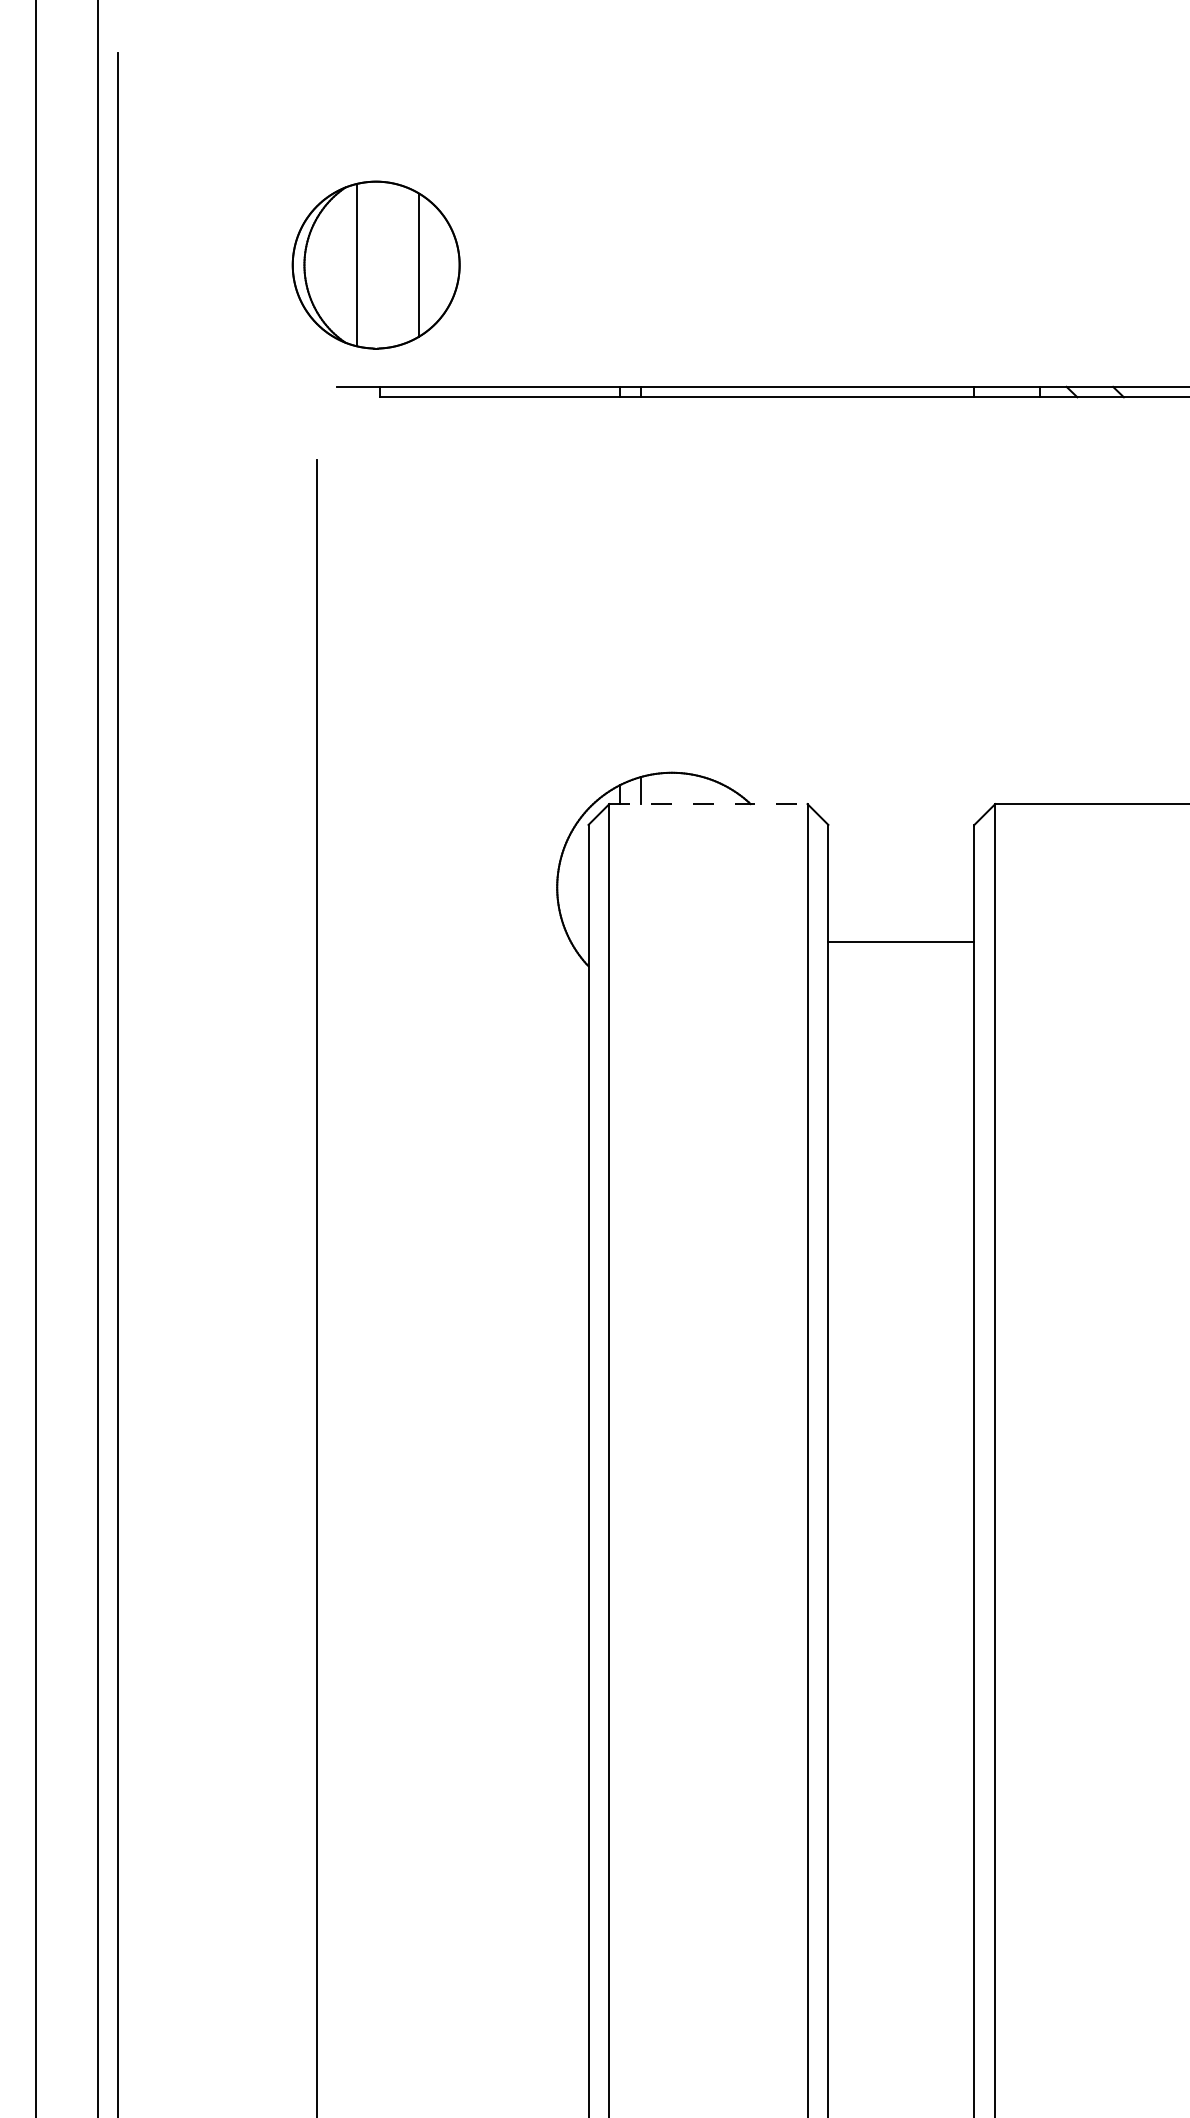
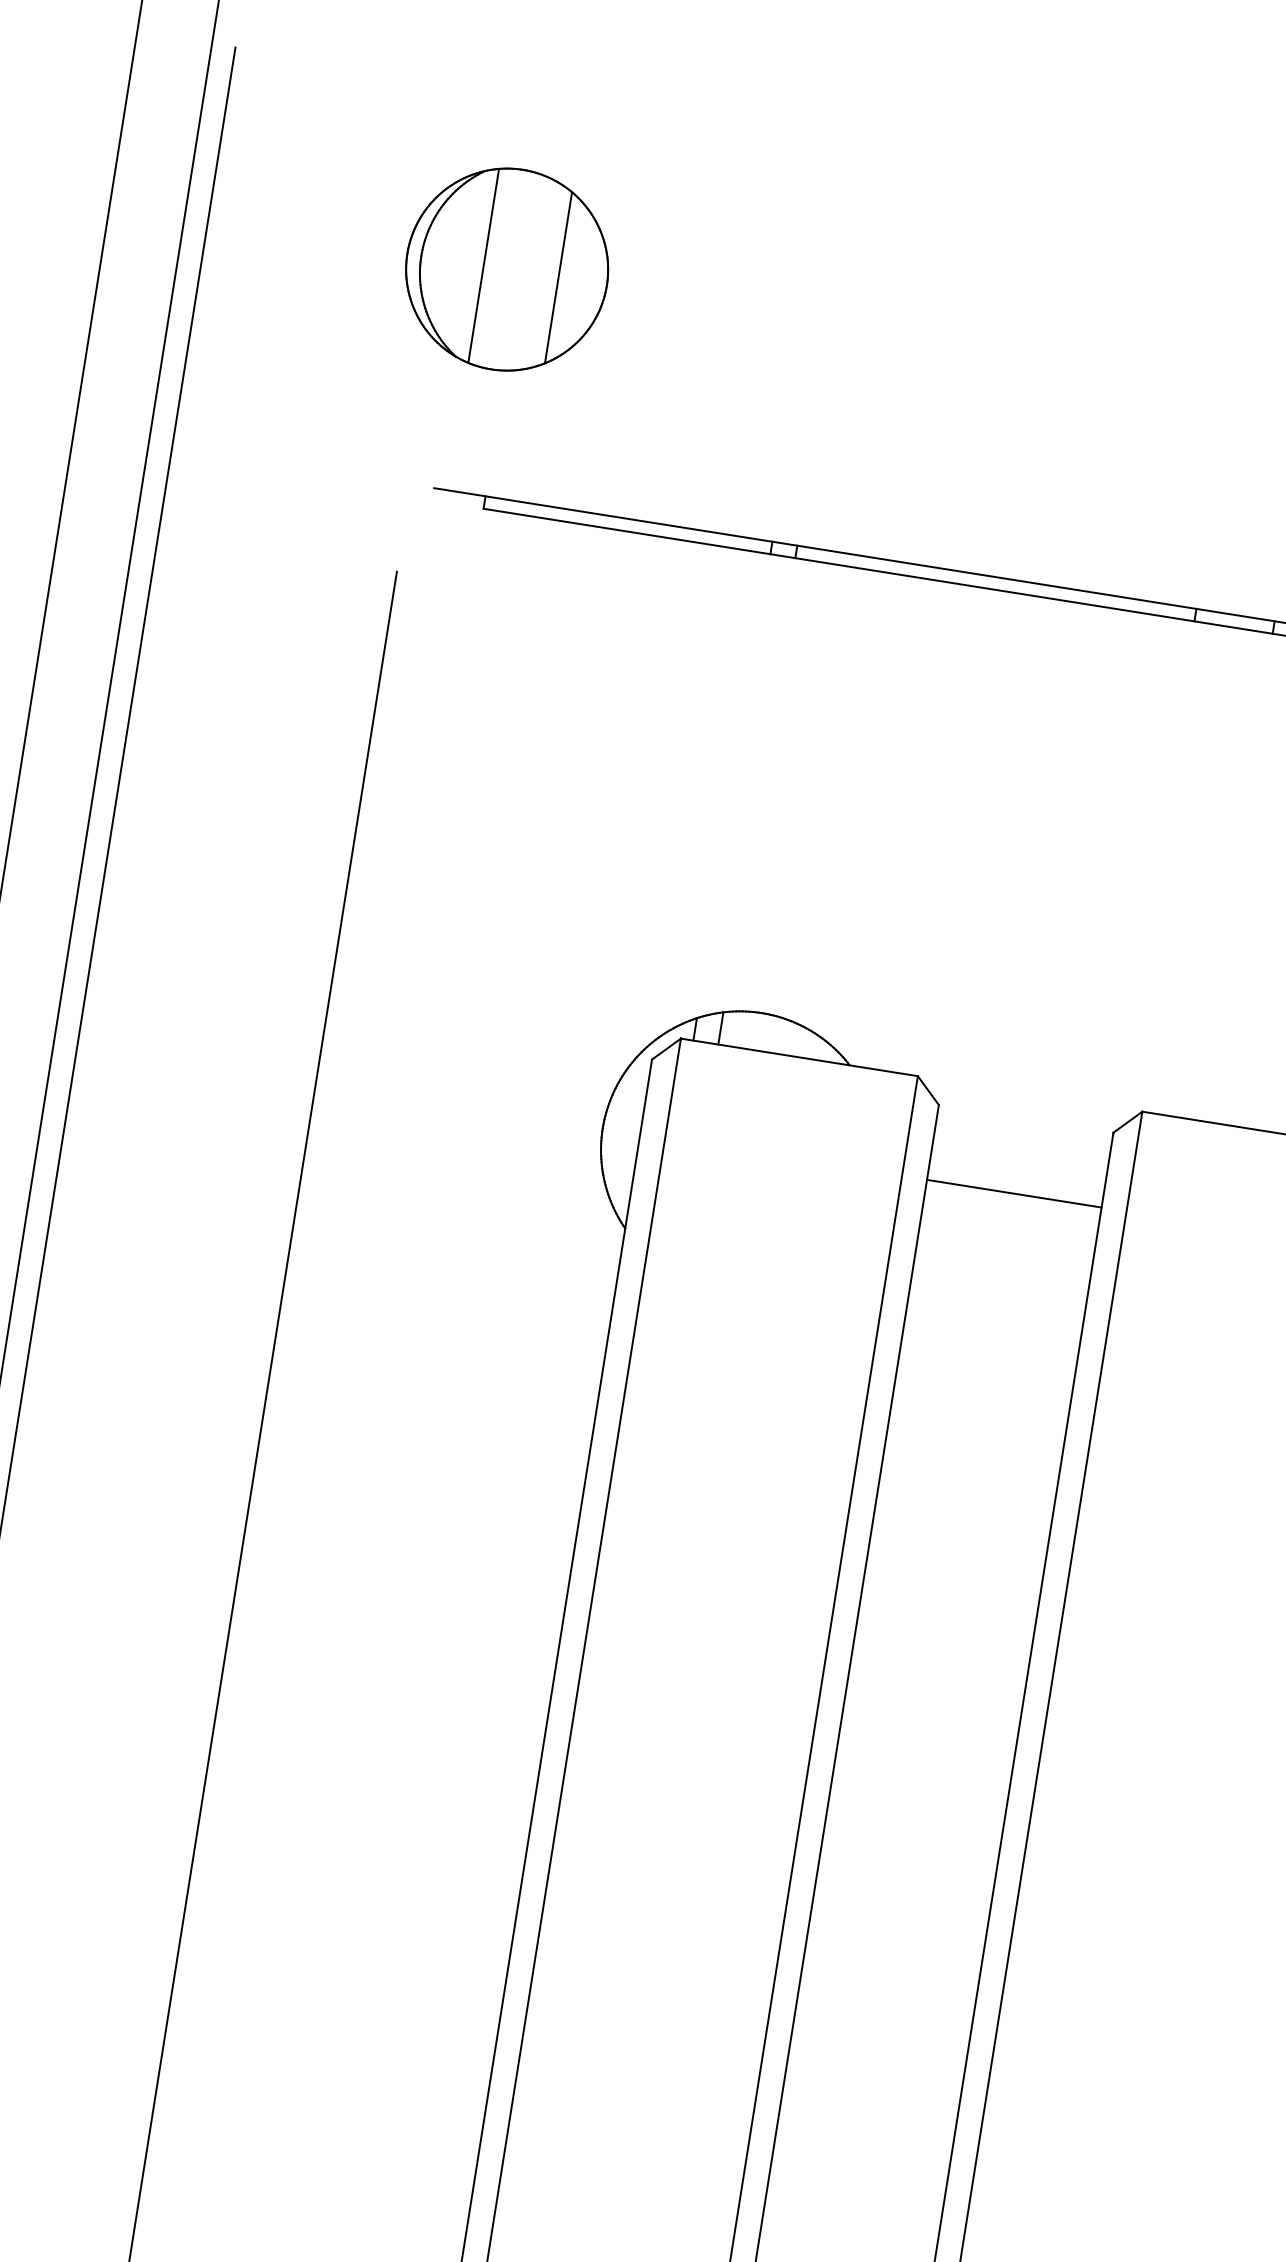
part: (375, 264) -> (506, 268), moved
line: (708, 804) -> (799, 1057), dashed -> solid
line: (901, 941) -> (1014, 1193), moved

